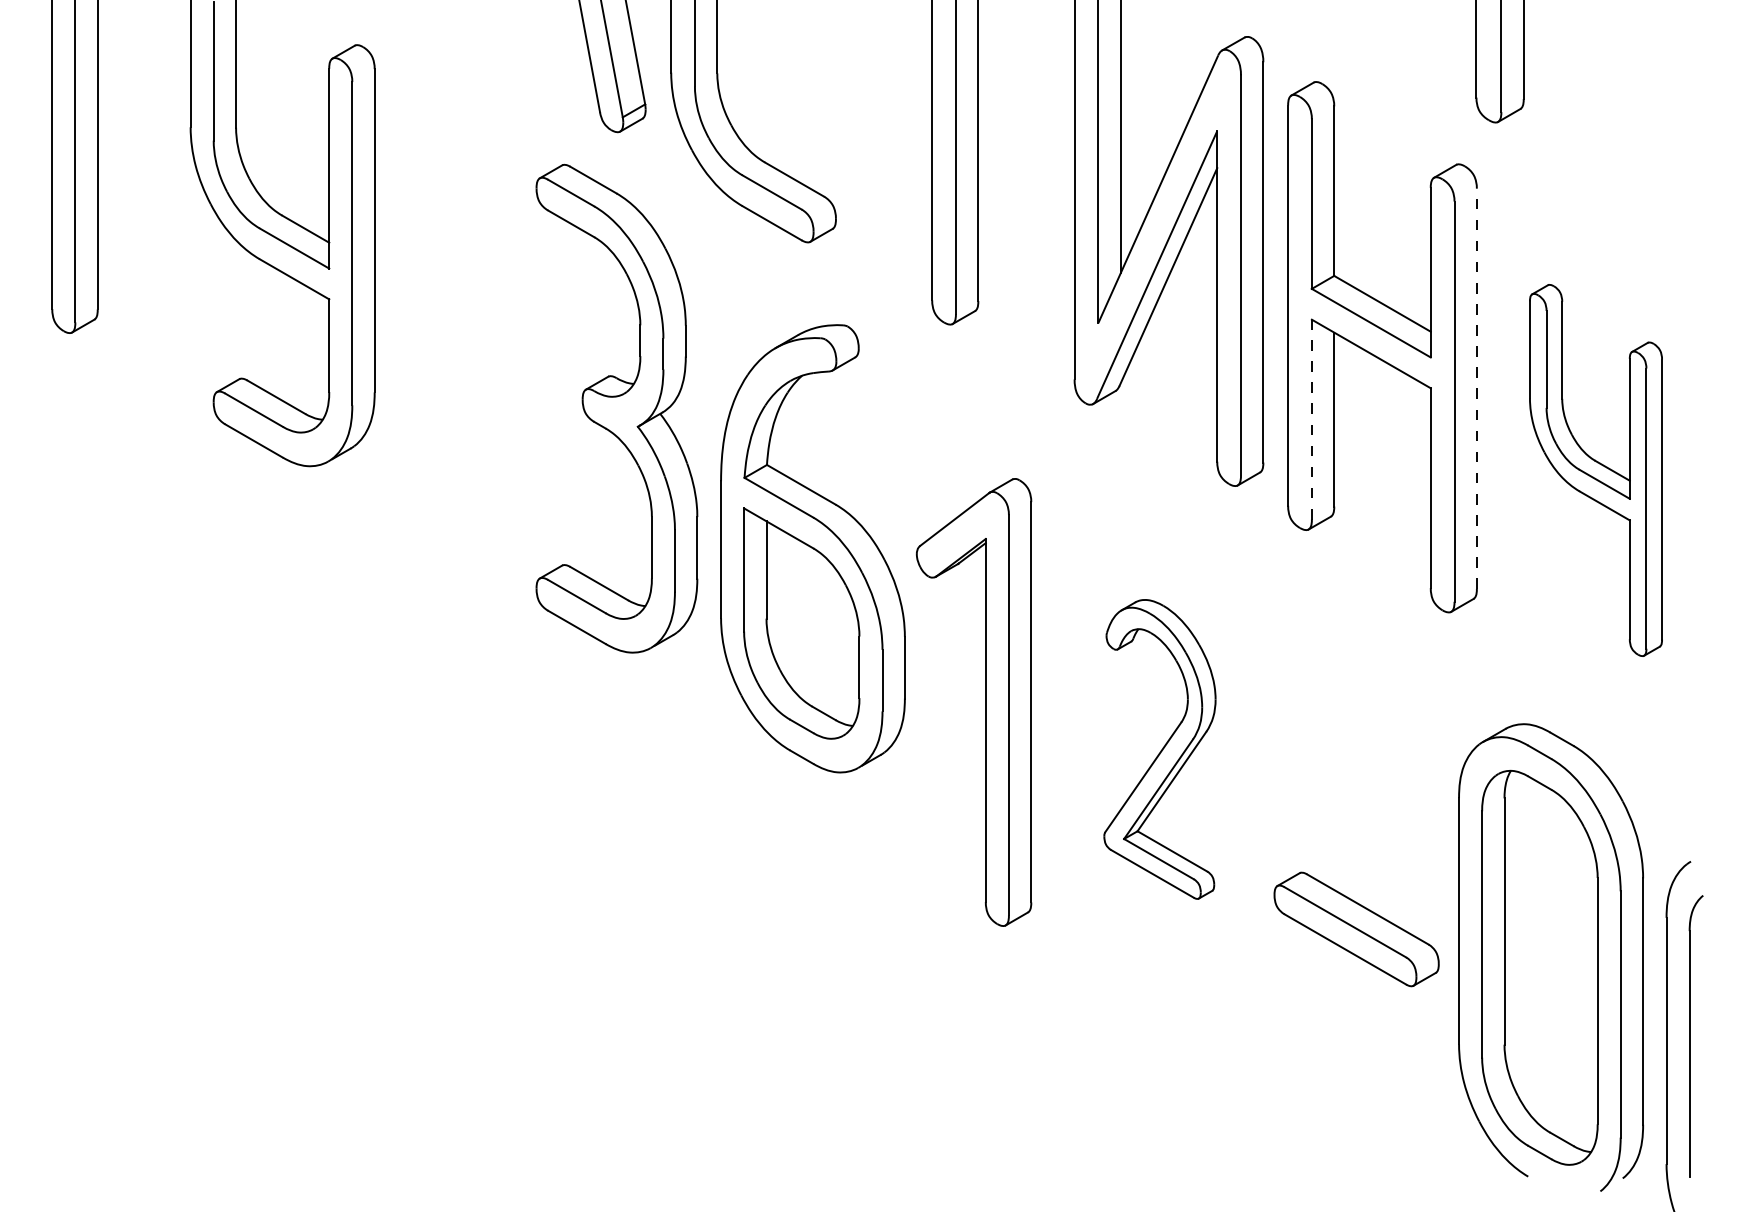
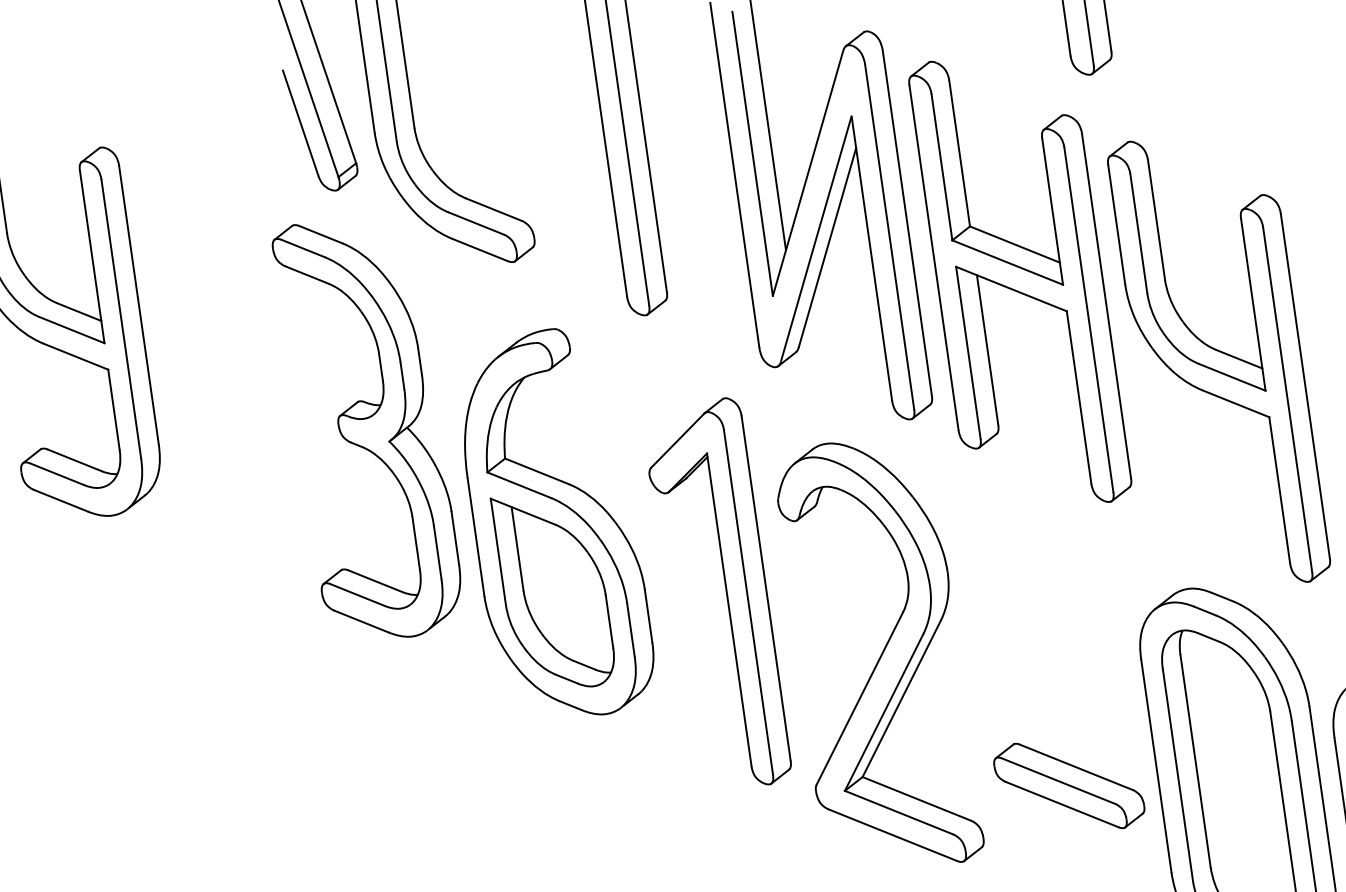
line: (1476, 388) -> (1106, 305), dashed -> solid
line: (1311, 419) -> (968, 352), dashed -> solid
part: (1595, 470) -> (1218, 361), size x1.43
part: (985, 702) -> (726, 594), moved
part: (1159, 749) -> (877, 655), size x1.67

